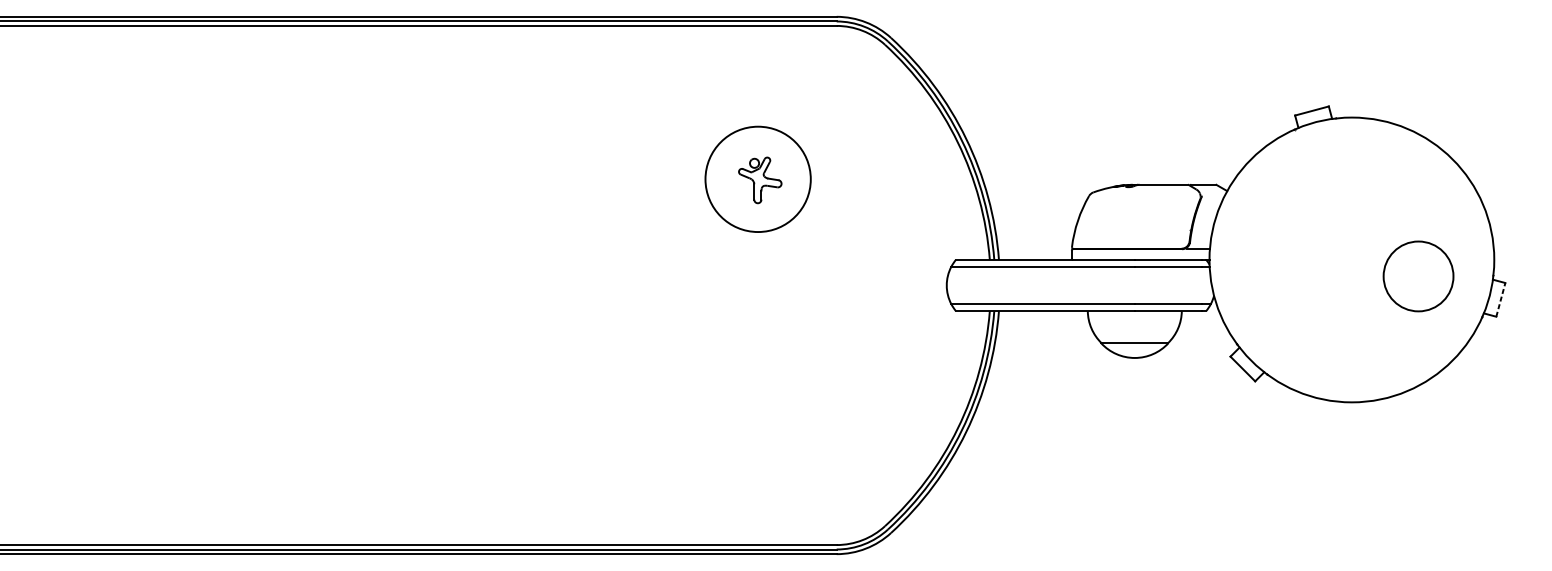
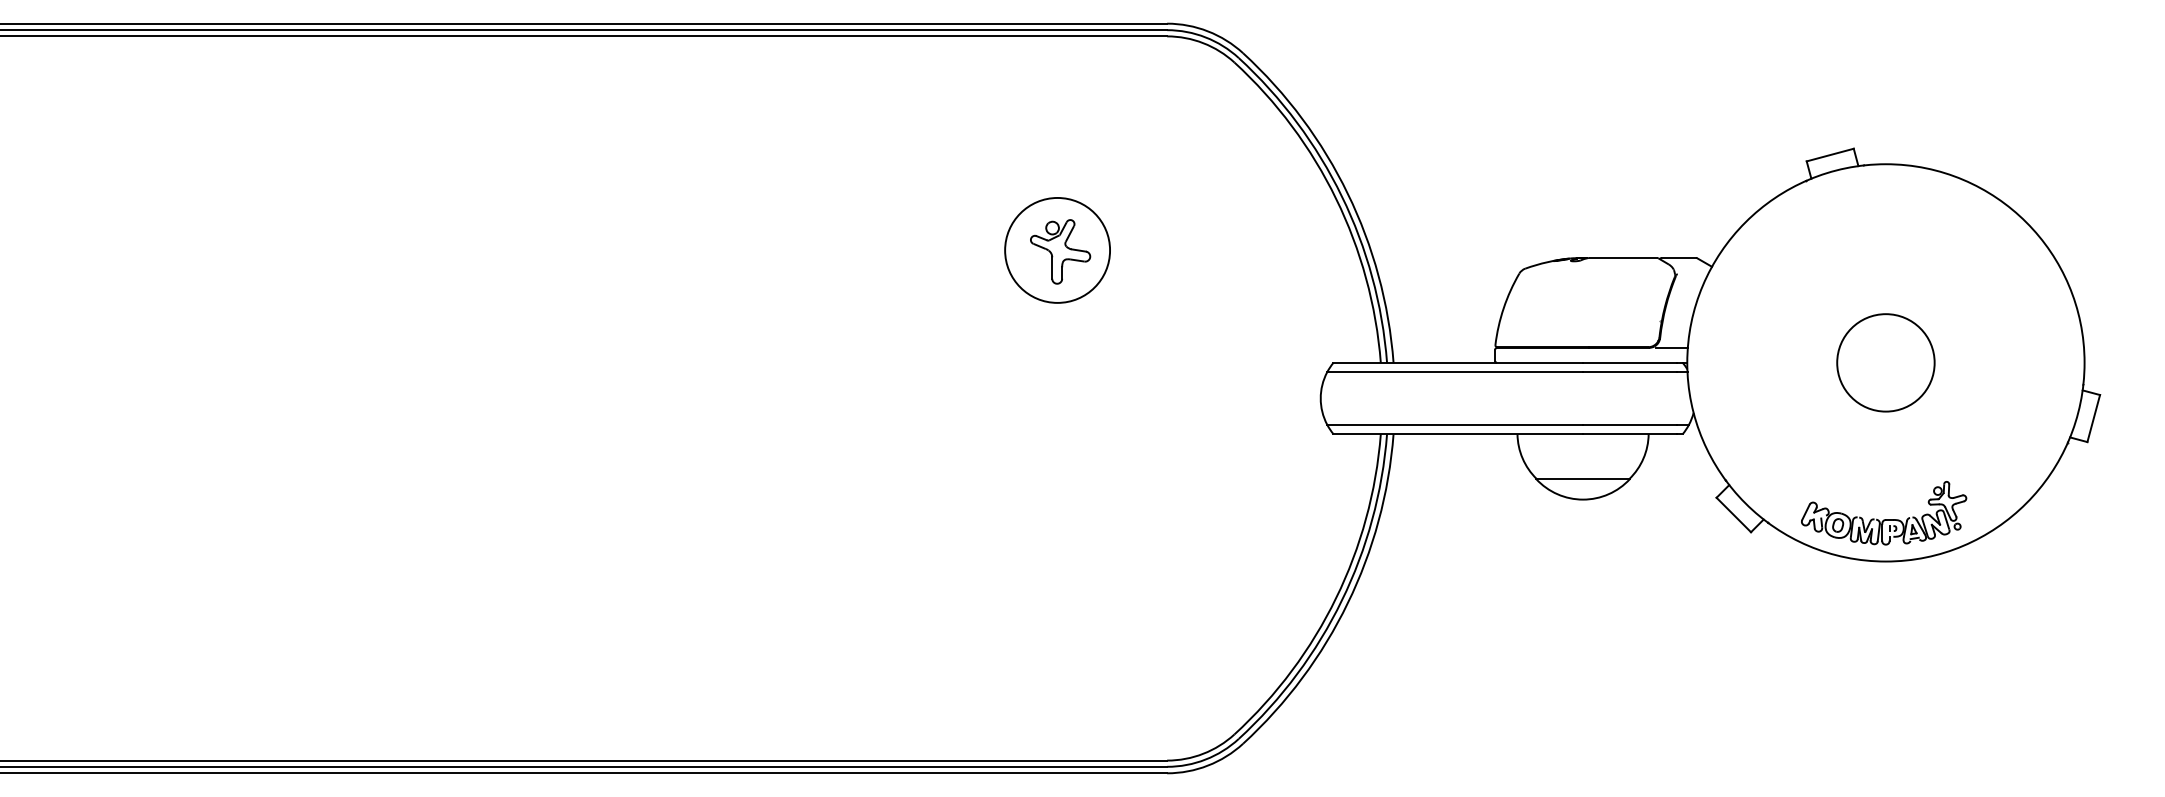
circle: (758, 178) -> (1057, 249), size x0.71
circle: (1418, 276) -> (1885, 362), moved
line: (1500, 299) -> (2093, 418), dashed -> solid
part: (1350, 367) -> (1884, 513), added

